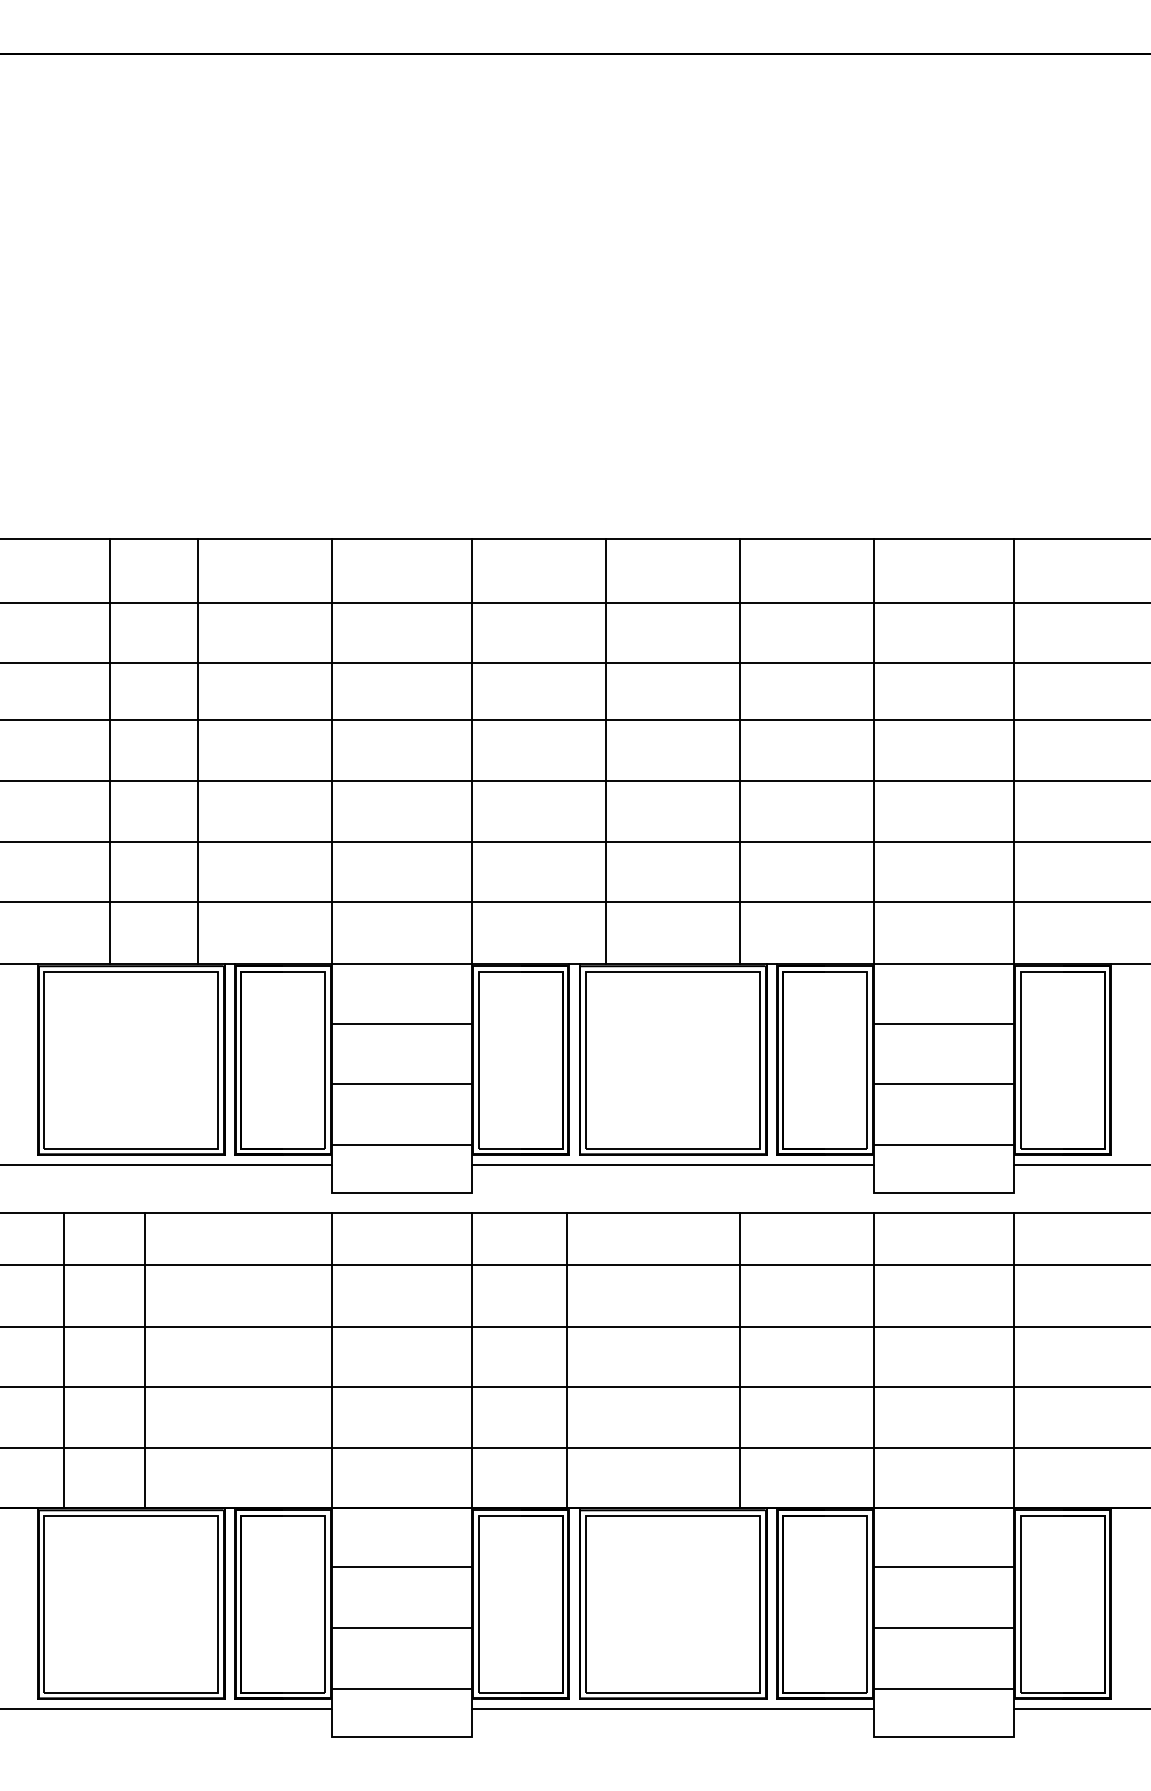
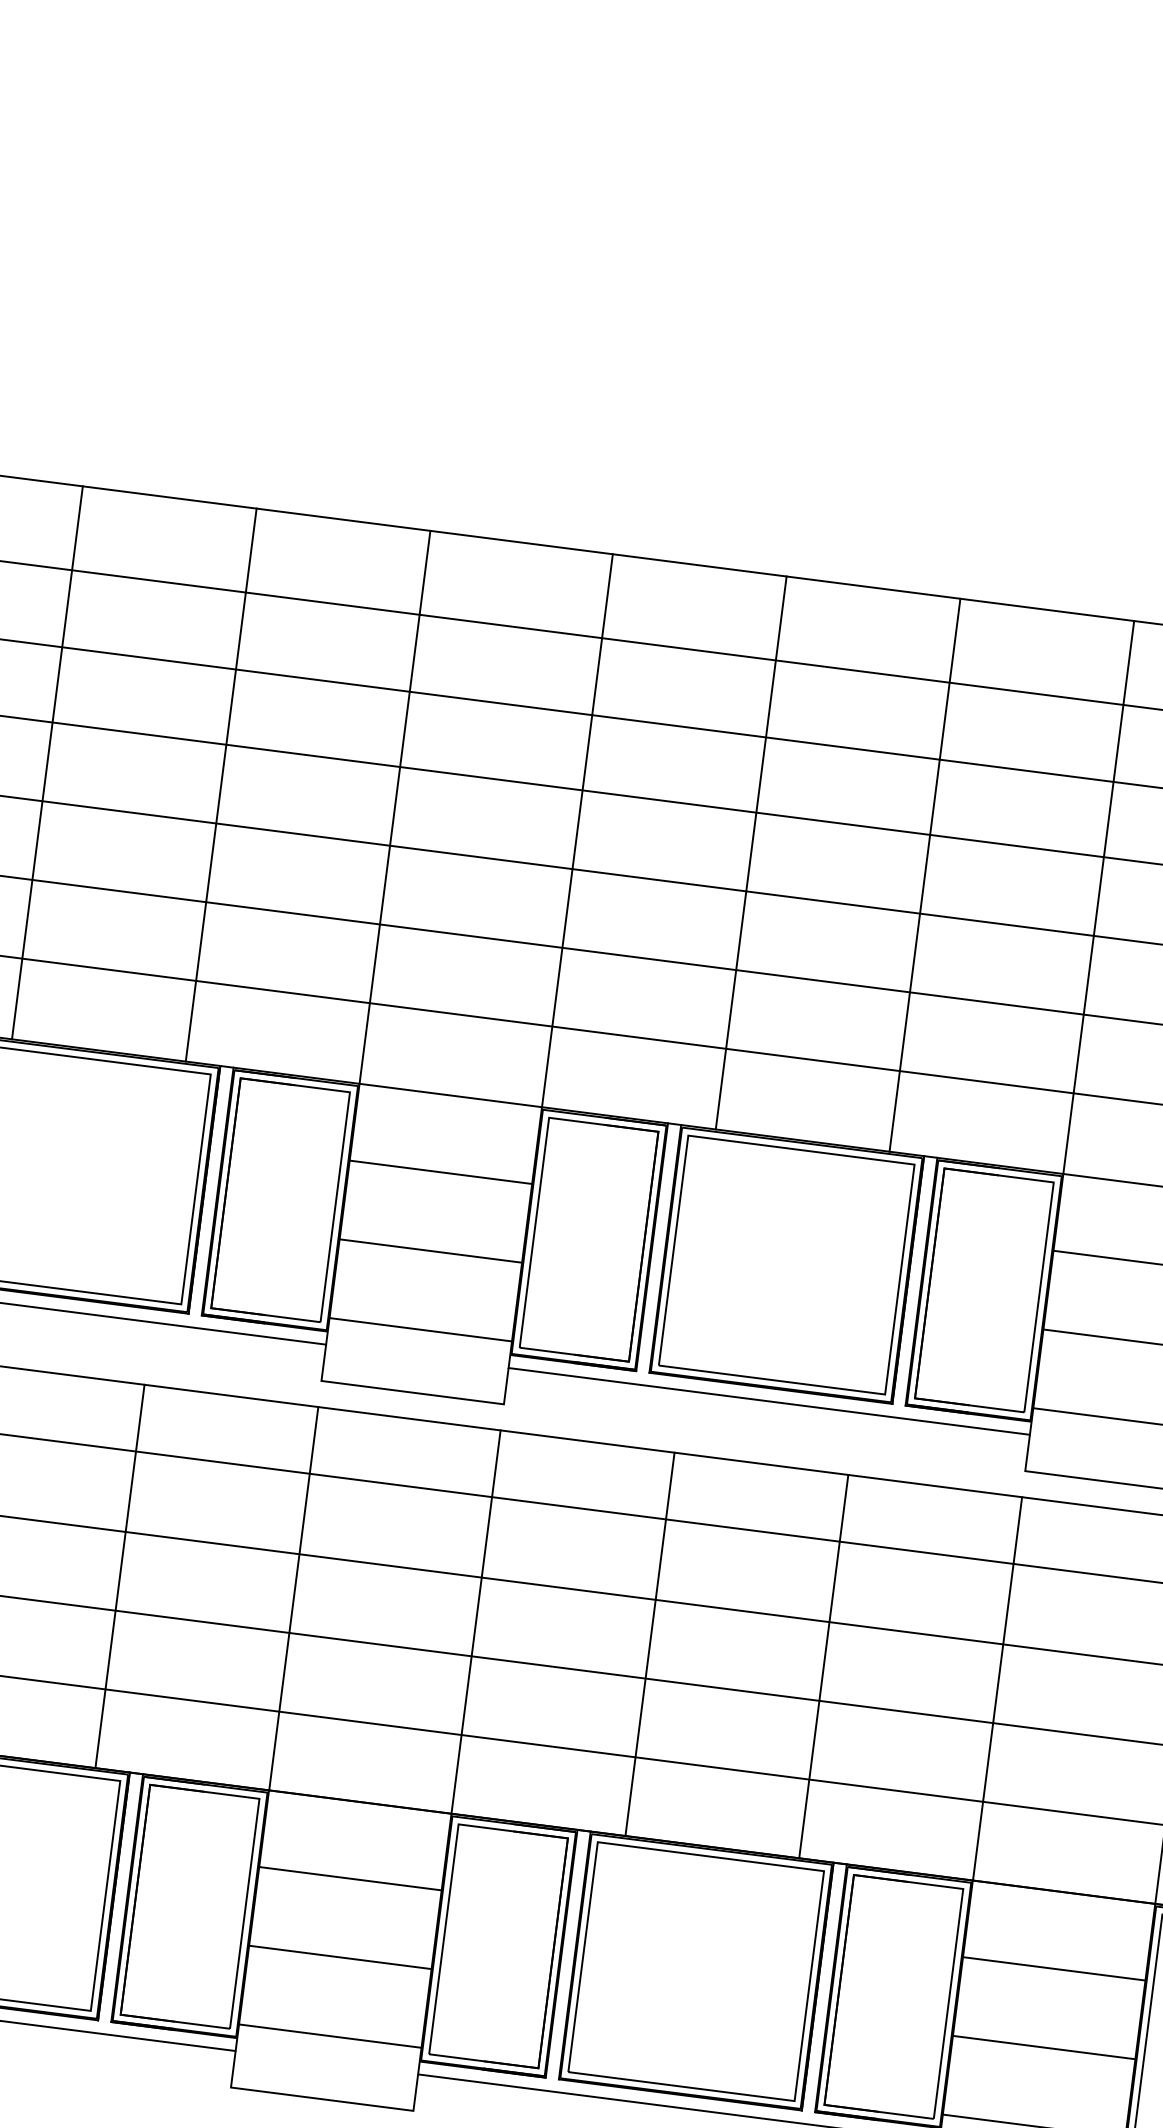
line: (110, 751) -> (47, 762), moved
line: (145, 1360) -> (120, 1576), moved
line: (567, 1360) -> (650, 1643), moved

